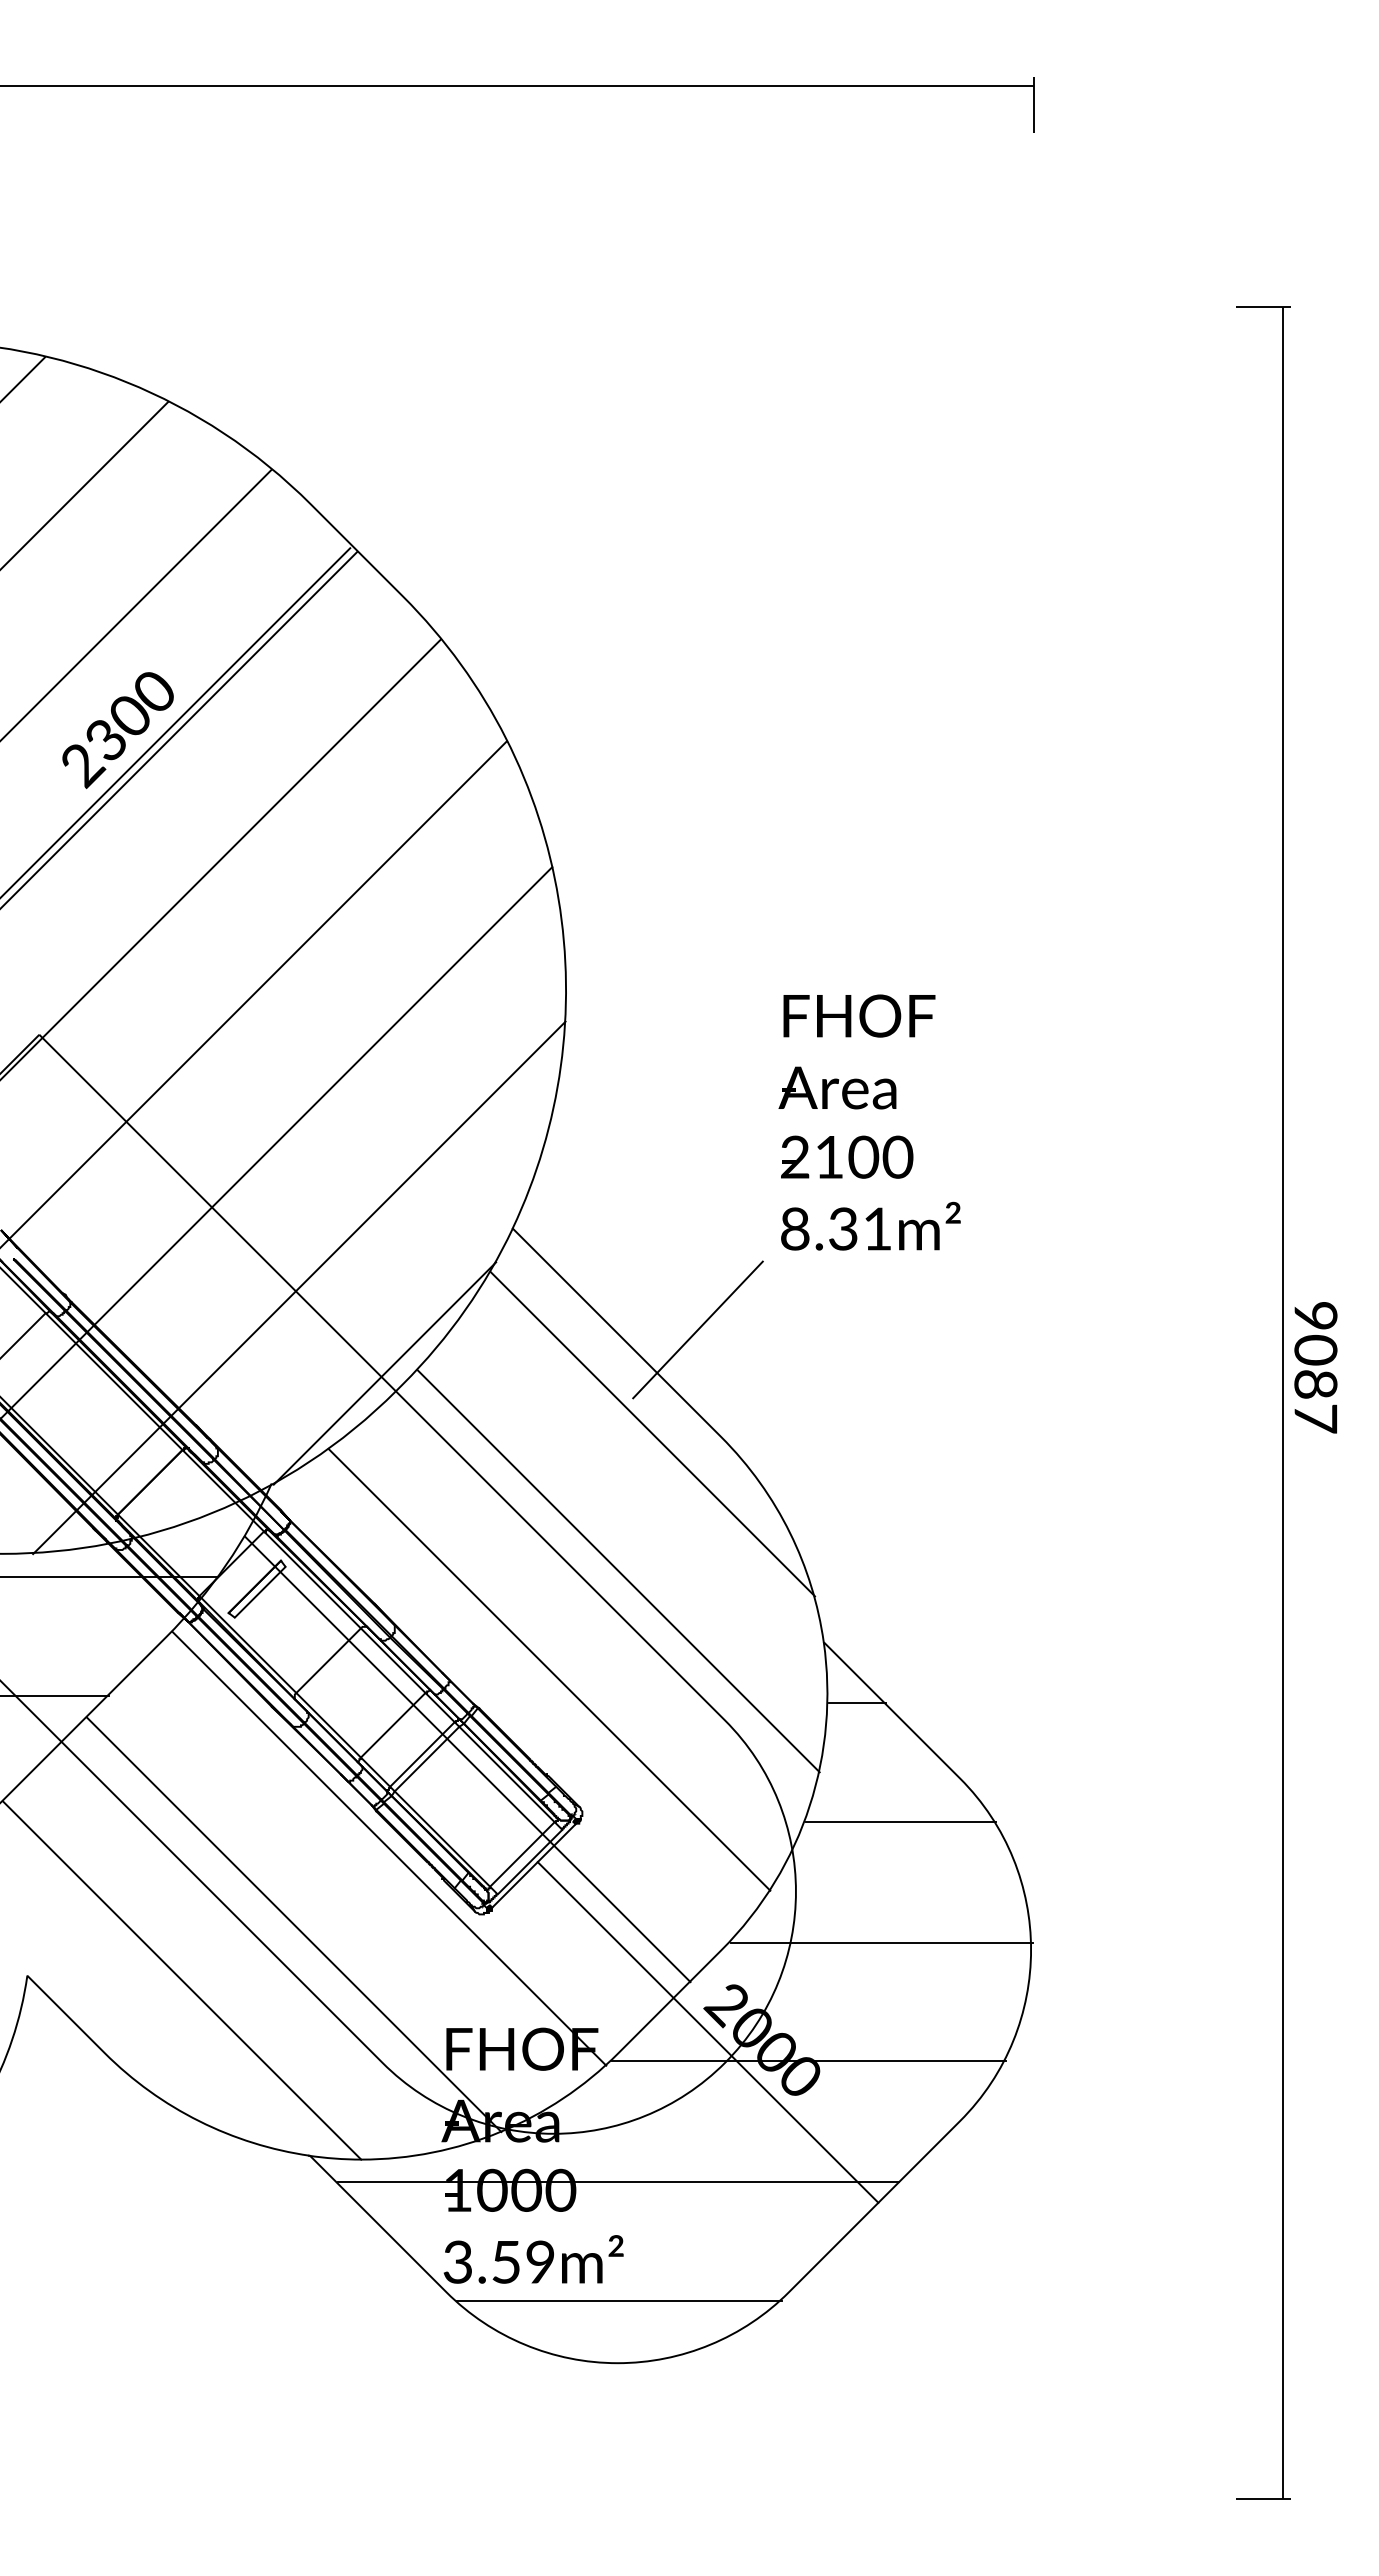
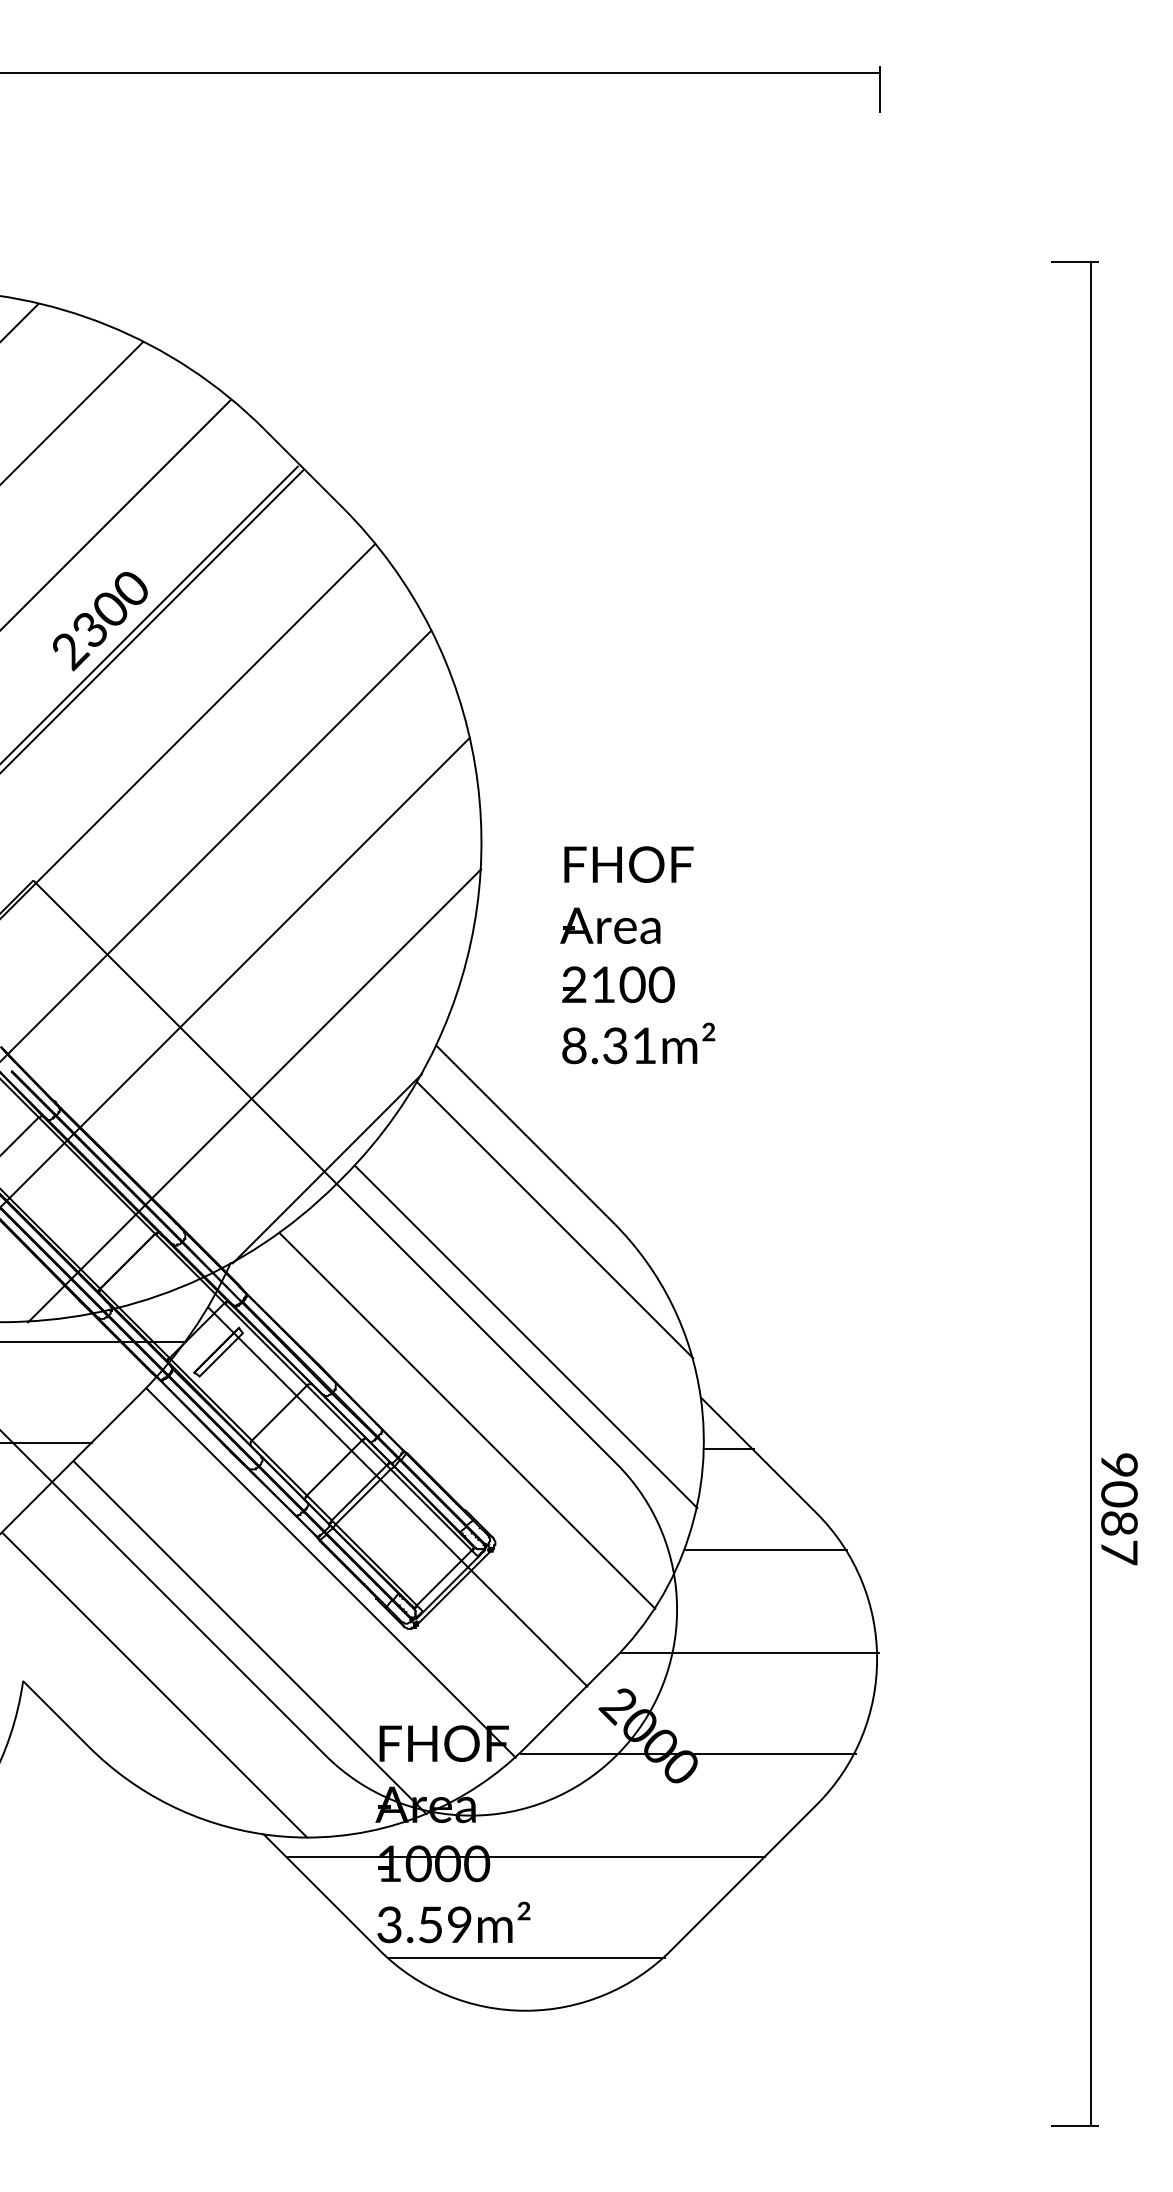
text: (869, 1122) -> (637, 955), moved
line: (697, 1329) -> (593, 1131), removed
text: (1315, 1367) -> (1119, 1509), moved
line: (707, 2032) -> (601, 1729), removed

